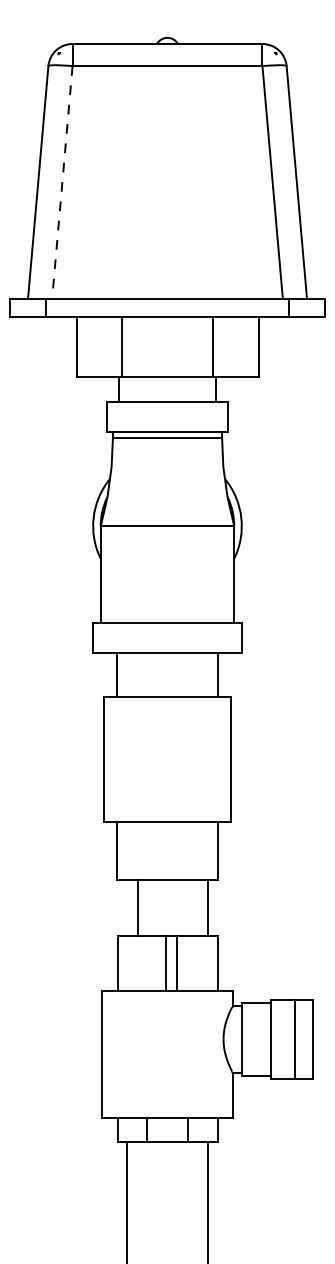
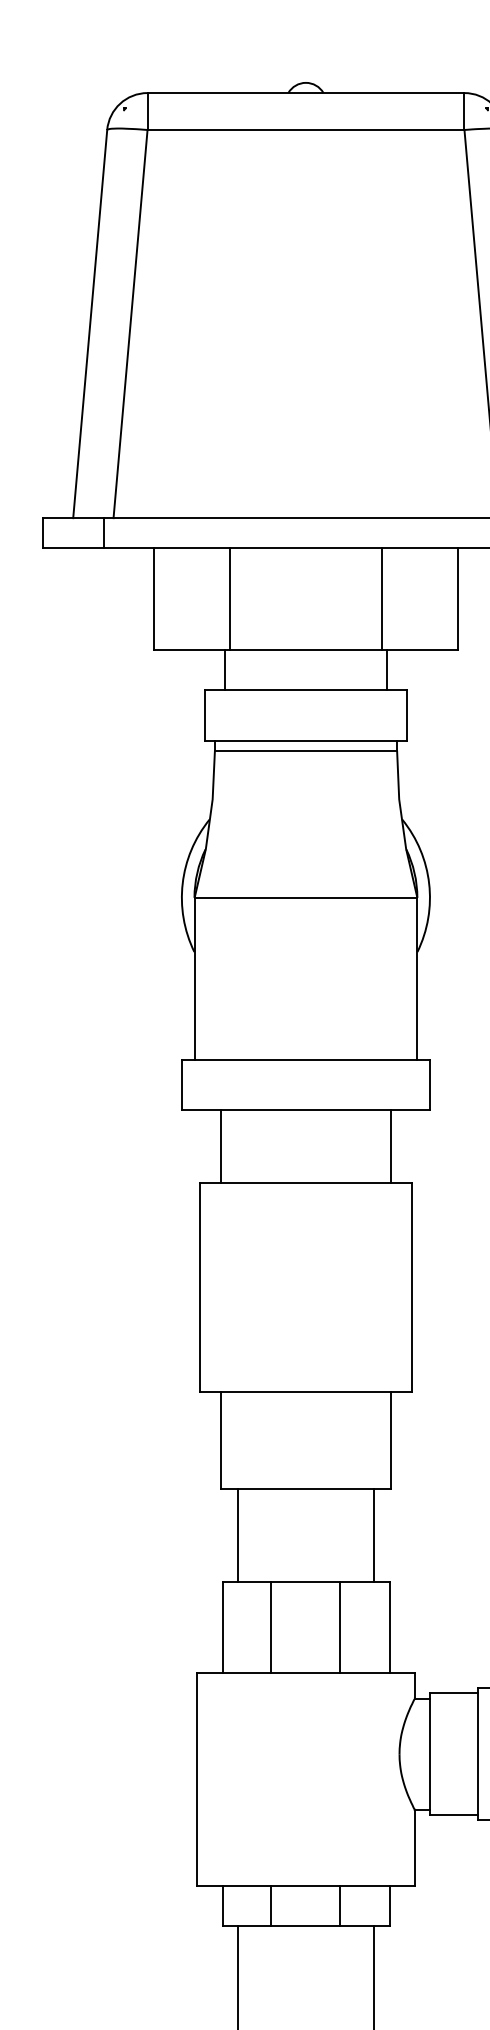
line: (62, 182) -> (130, 324), dashed -> solid
line: (137, 908) -> (237, 1535), moved
line: (165, 963) -> (270, 1627), moved
line: (177, 963) -> (341, 1627), moved

